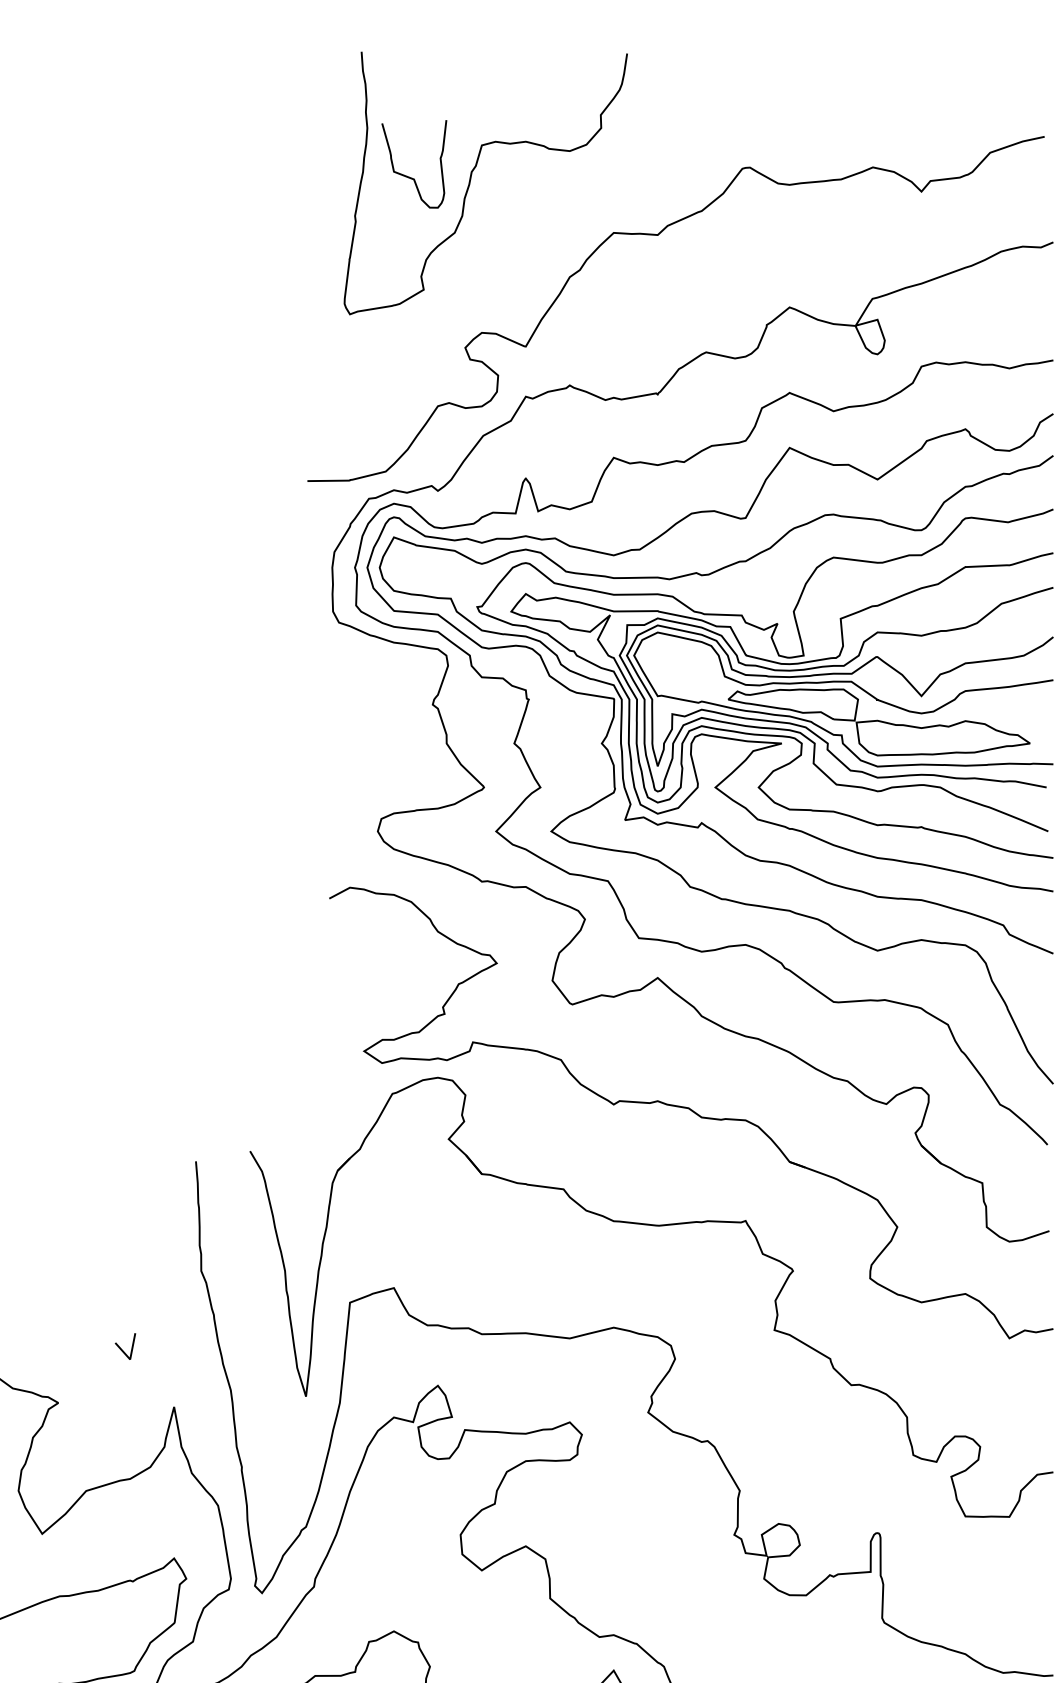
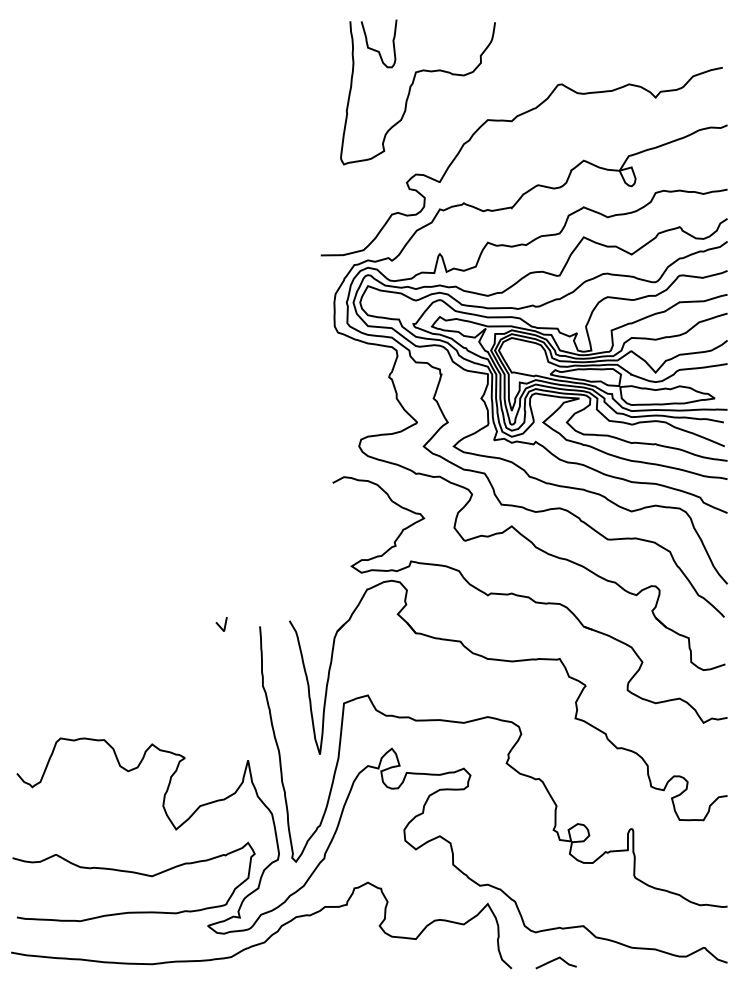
curve: (407, 174) -> (375, 49), moved
line: (123, 1348) -> (220, 625), moved

